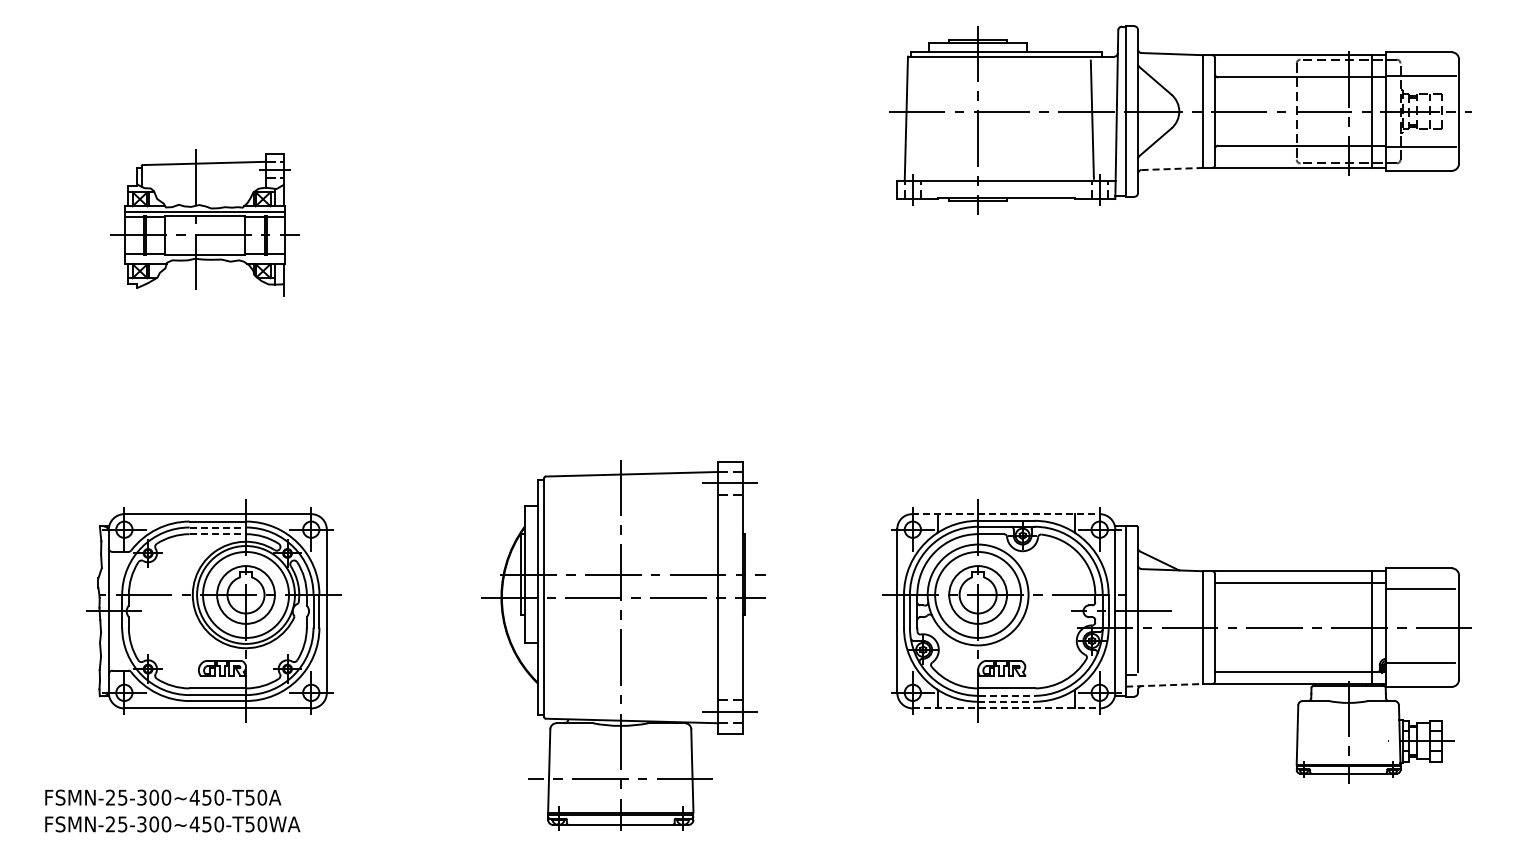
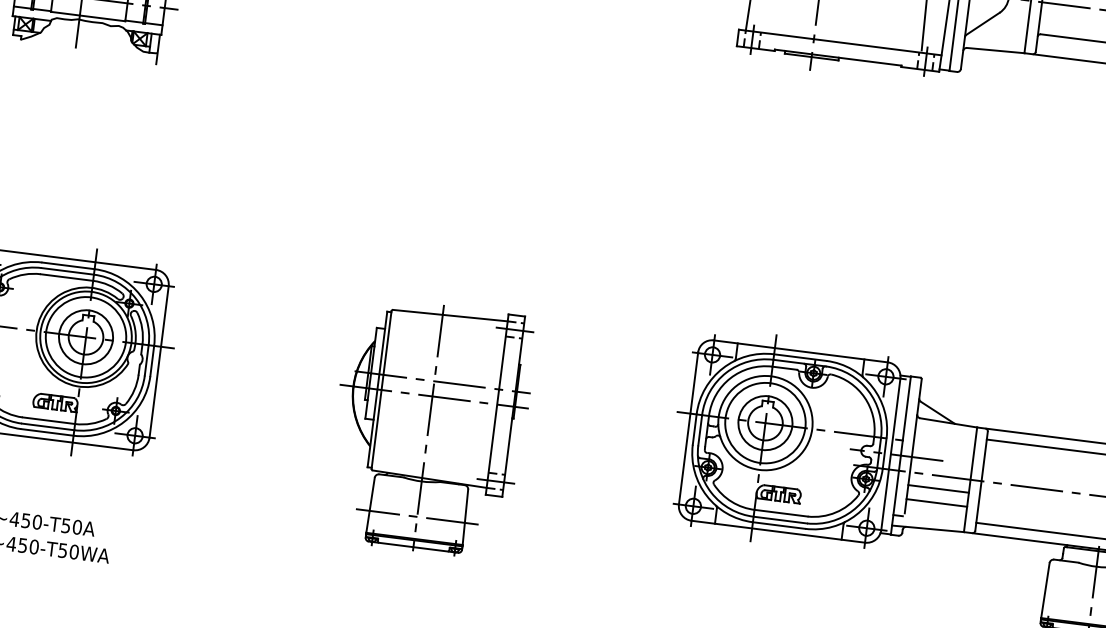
line: (1172, 169) -> (995, 51), dashed -> solid
line: (1005, 514) -> (800, 351), dashed -> solid
line: (218, 527) -> (68, 271), dashed -> solid
line: (218, 534) -> (67, 277), dashed -> solid
line: (1170, 641) -> (938, 488), added
part: (622, 645) -> (429, 428), size x0.71
line: (1170, 656) -> (936, 502), added
line: (1164, 685) -> (927, 528), dashed -> solid
line: (1007, 695) -> (780, 519), dashed -> solid
line: (1006, 701) -> (779, 525), dashed -> solid
line: (1006, 708) -> (778, 531), dashed -> solid

